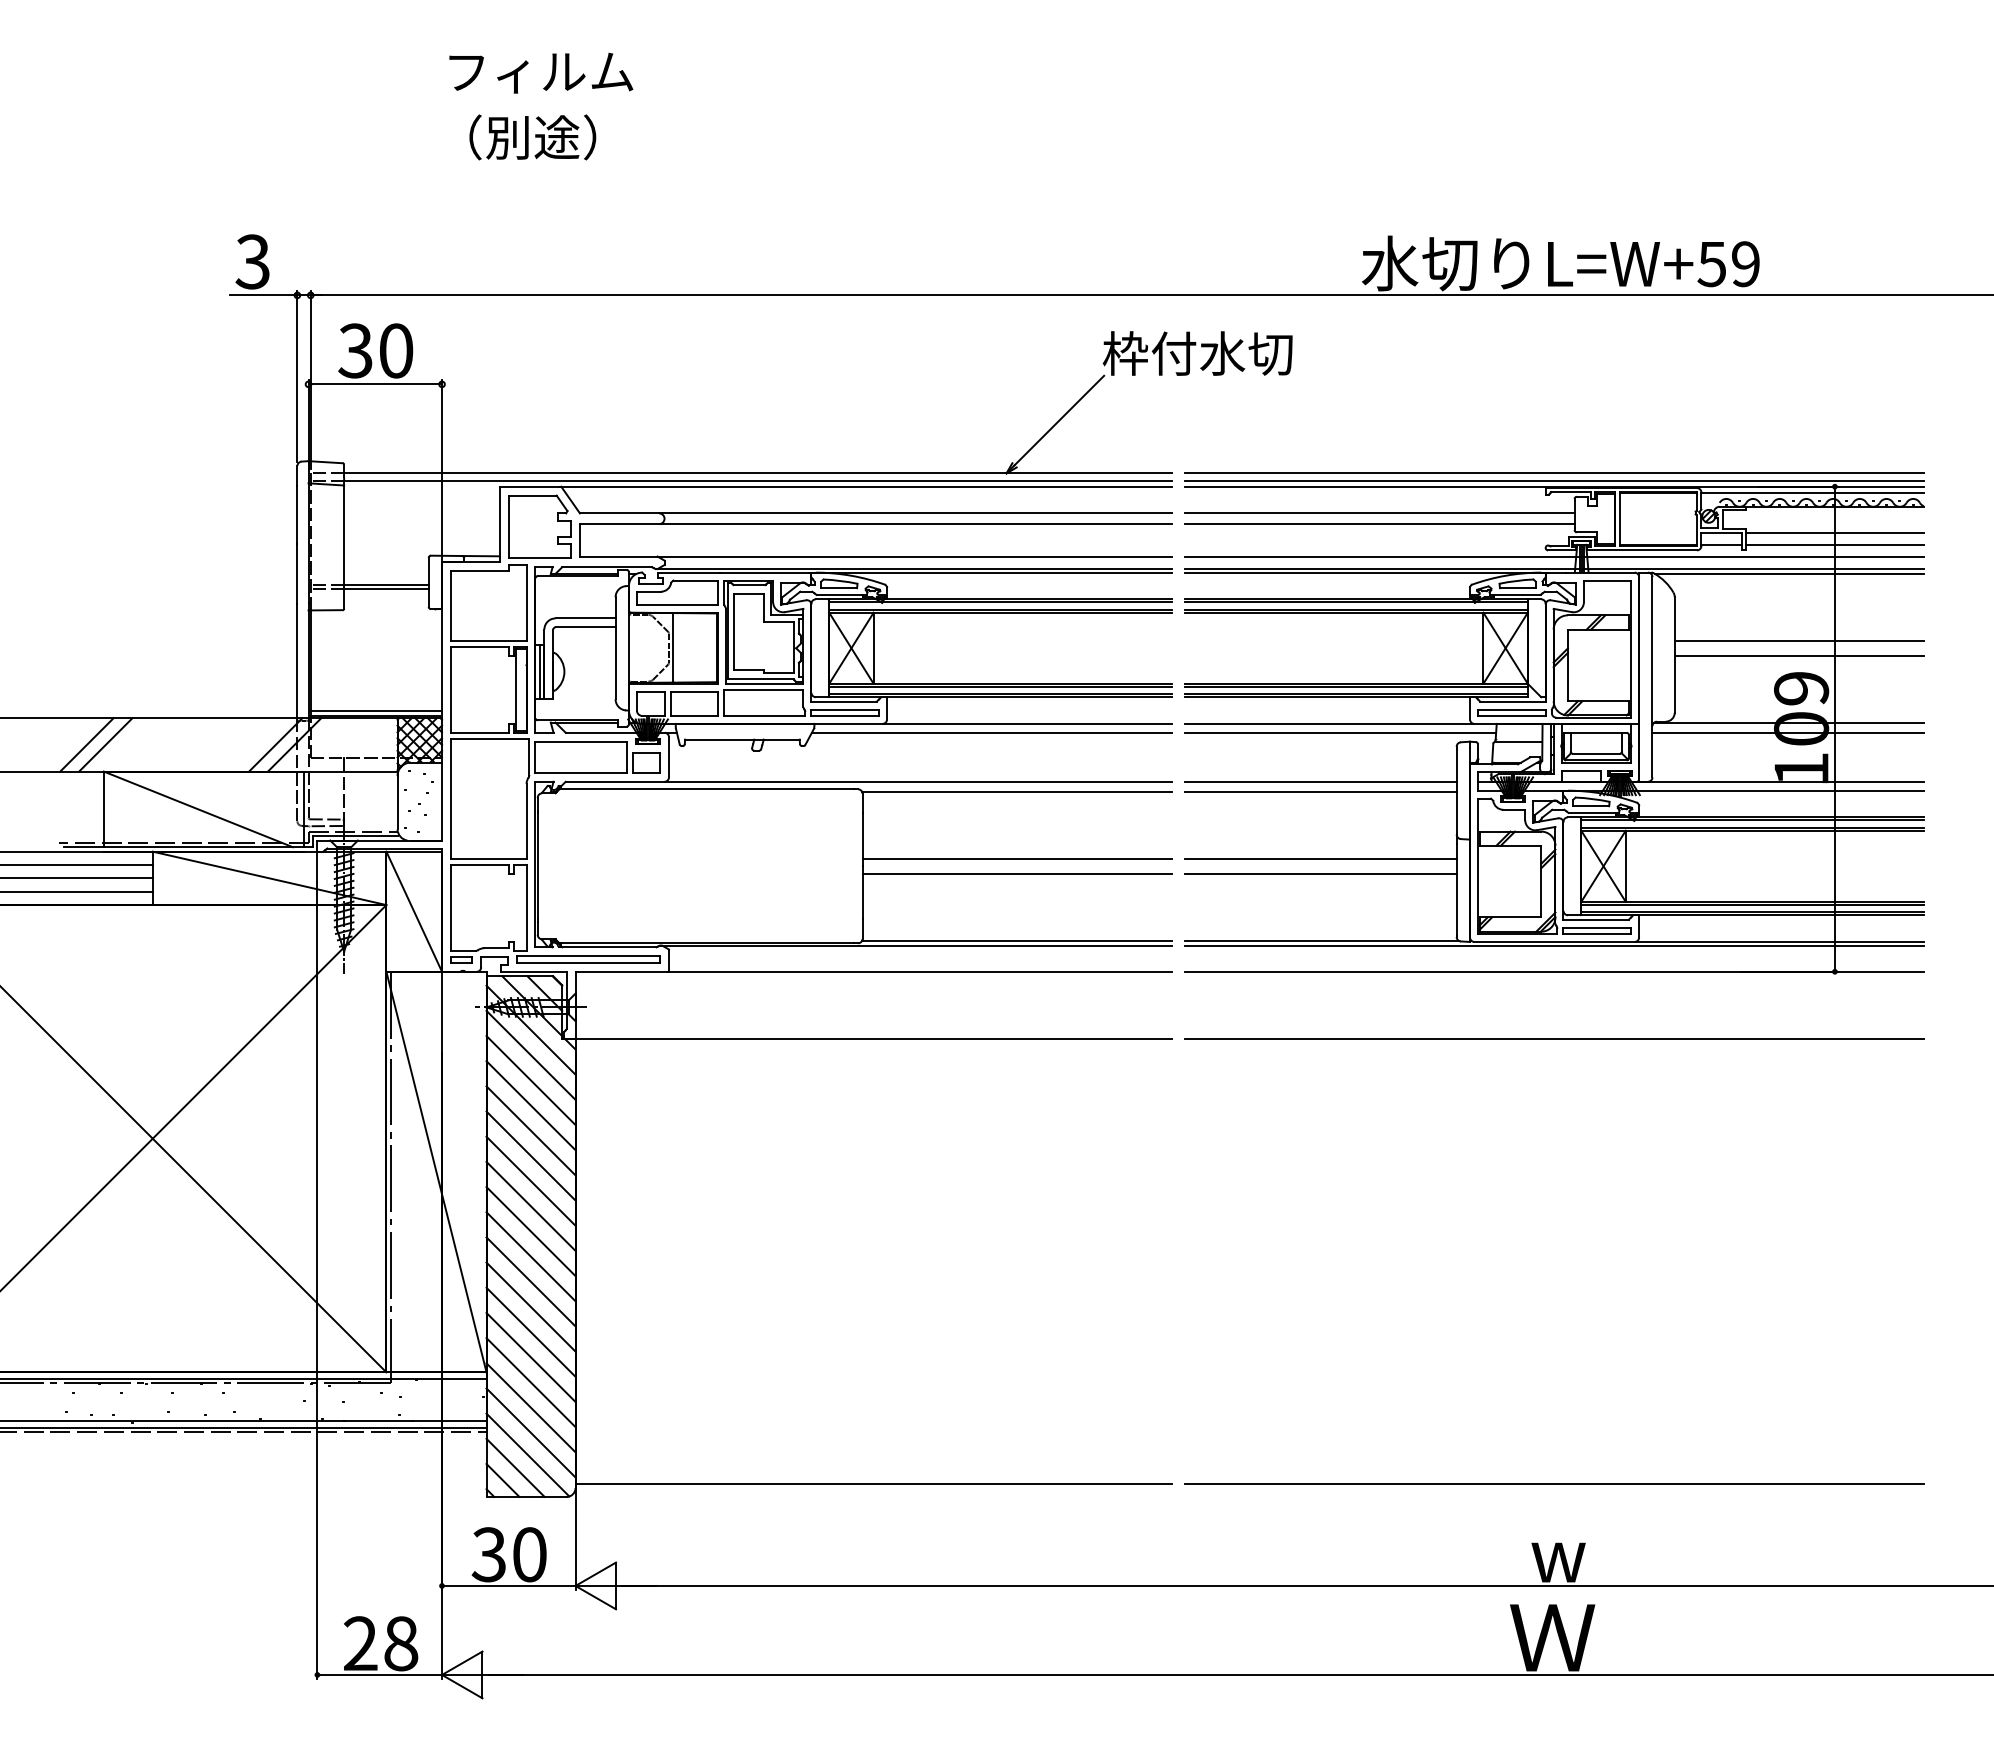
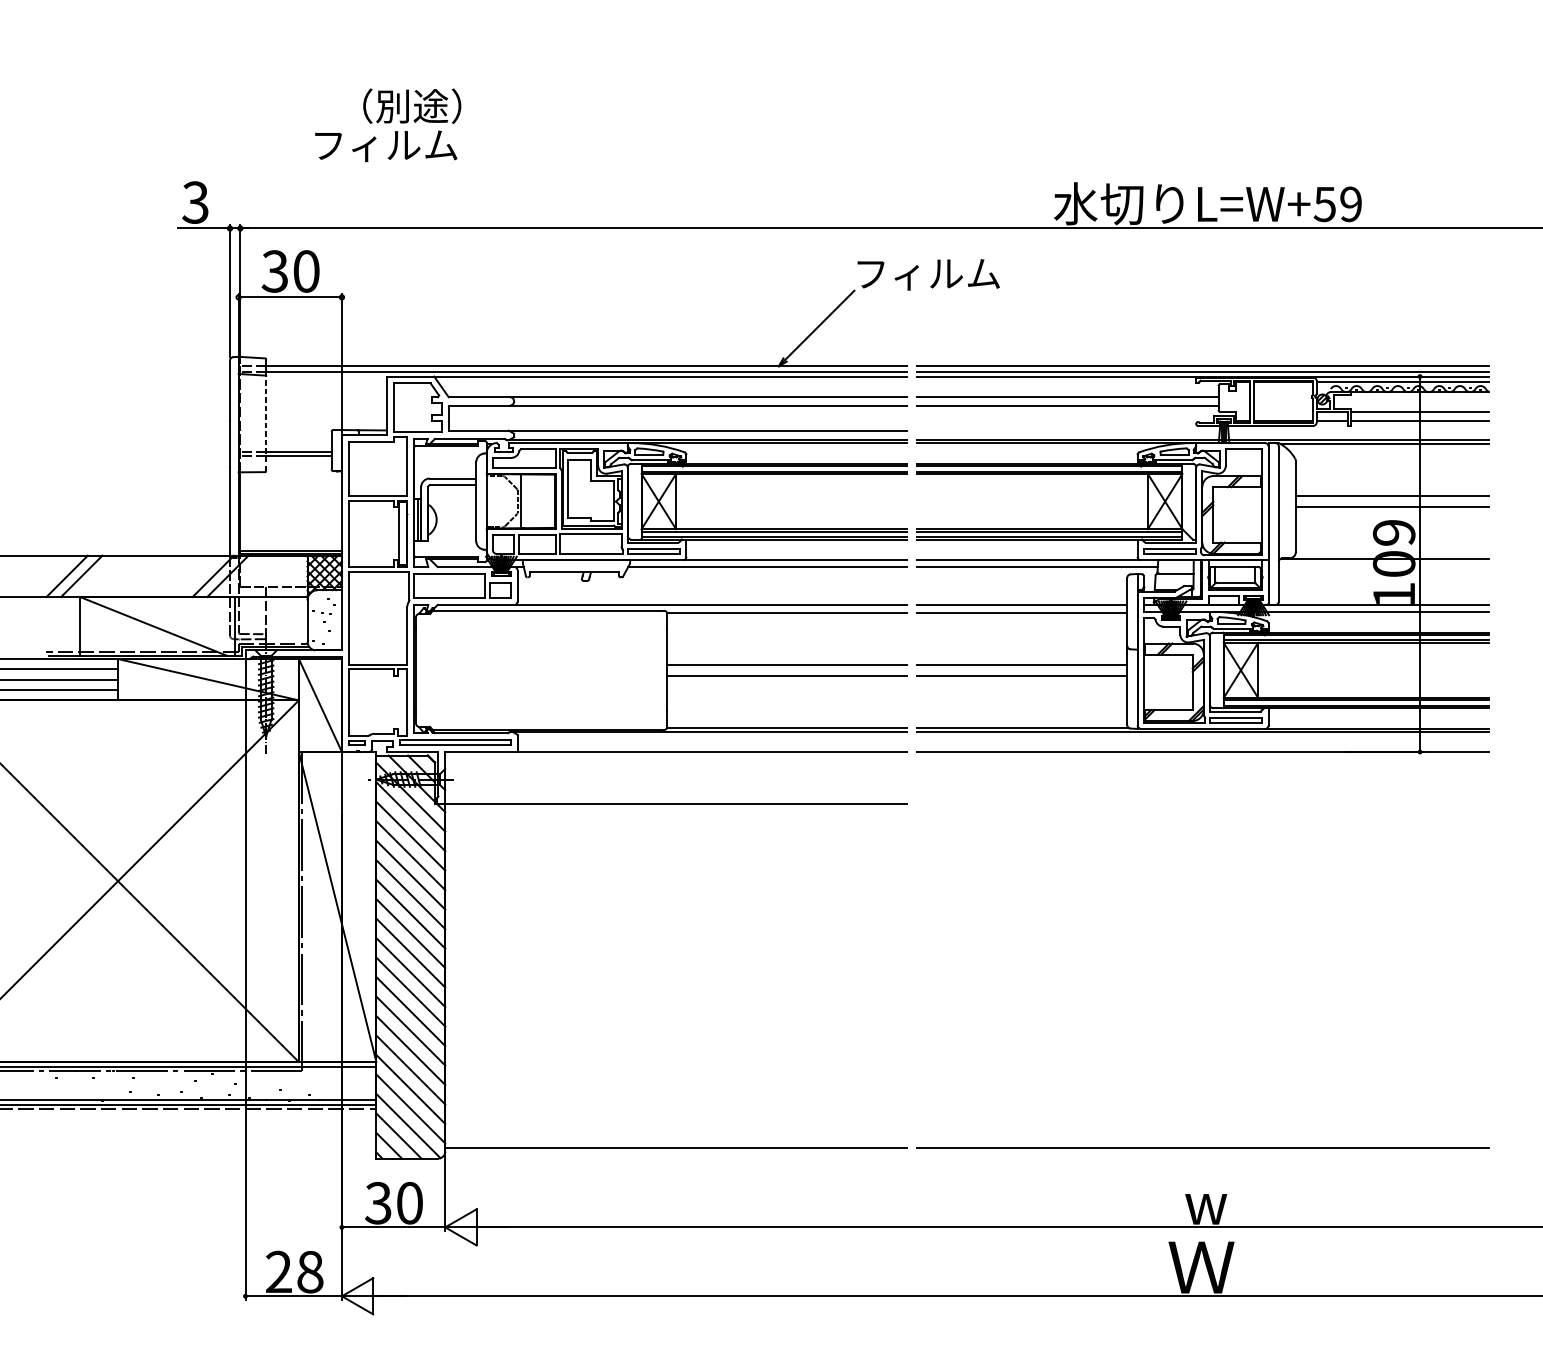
text: (541, 72) -> (386, 145), moved
text: (1197, 353) -> (926, 273), 枠付水切 -> フィルム
line: (344, 545) -> (266, 422), solid -> dashed
line: (1554, 556) -> (1203, 430), removed
line: (1787, 732) -> (1383, 566), removed
line: (1554, 1038) -> (1203, 803), removed

